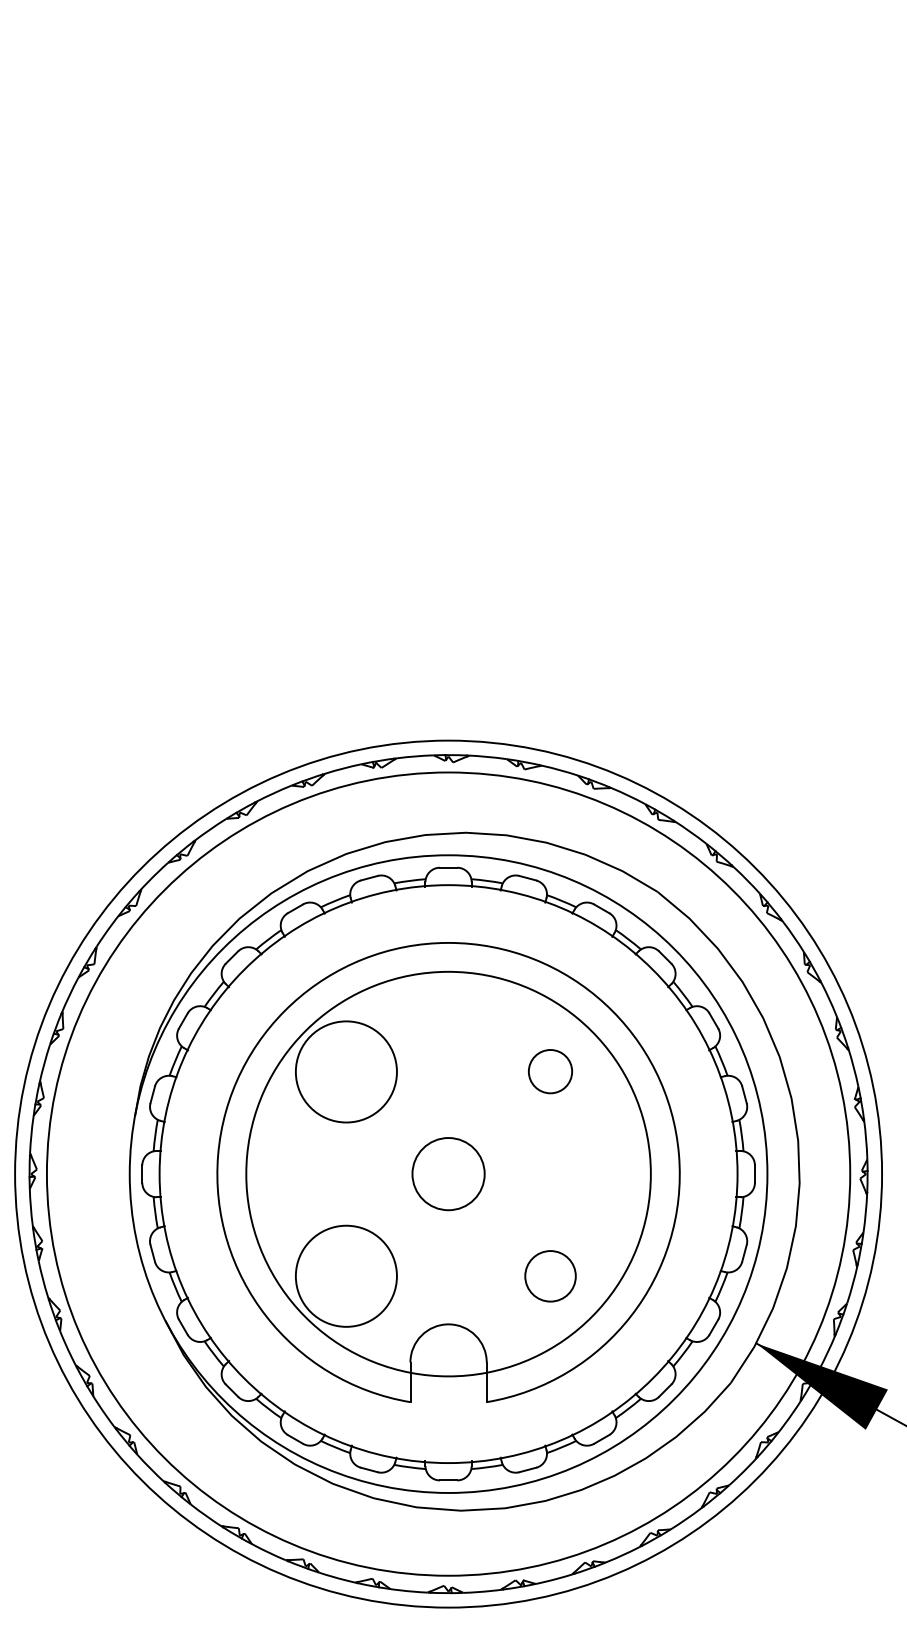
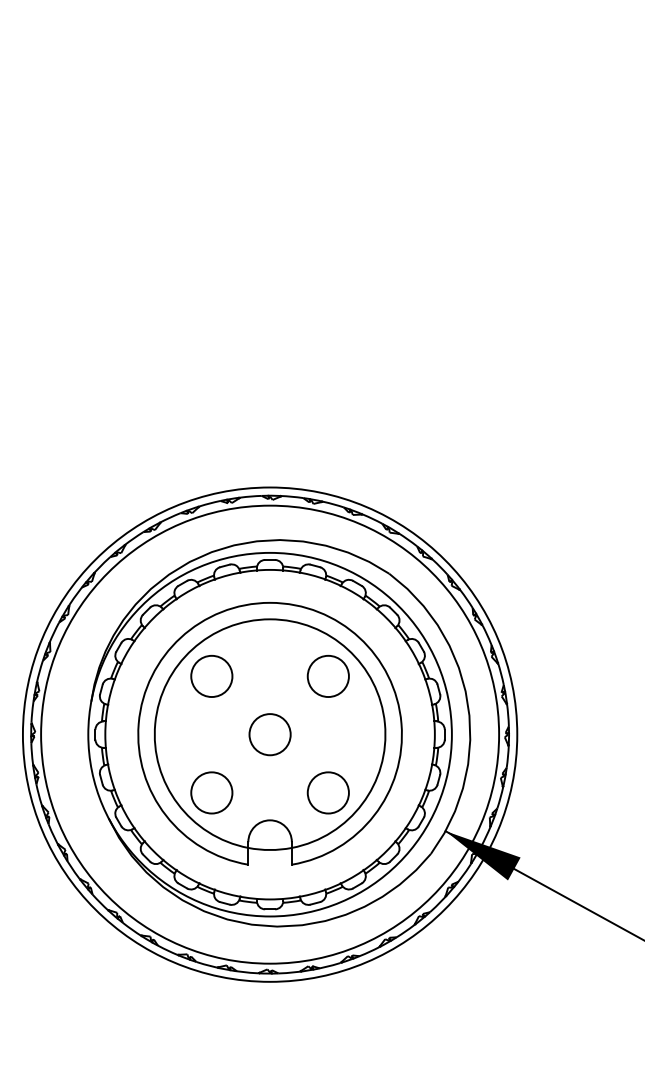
circle: (549, 1070) -> (327, 675), size x1.67
circle: (345, 1072) -> (211, 676), size x0.71
circle: (345, 1275) -> (211, 792), size x0.71
circle: (549, 1275) -> (327, 792), size x1.43

